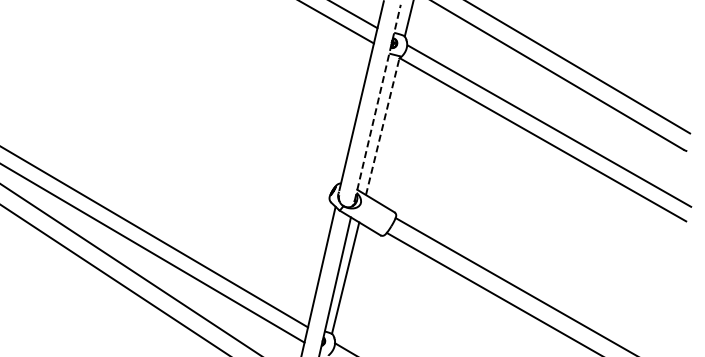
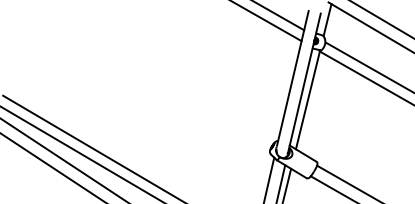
line: (377, 102) -> (304, 83), dashed -> solid
line: (383, 125) -> (308, 99), dashed -> solid

